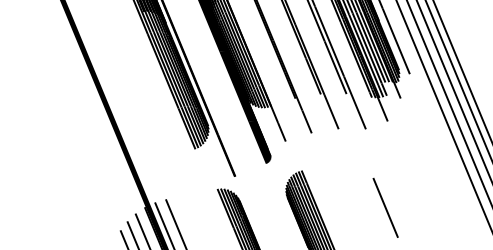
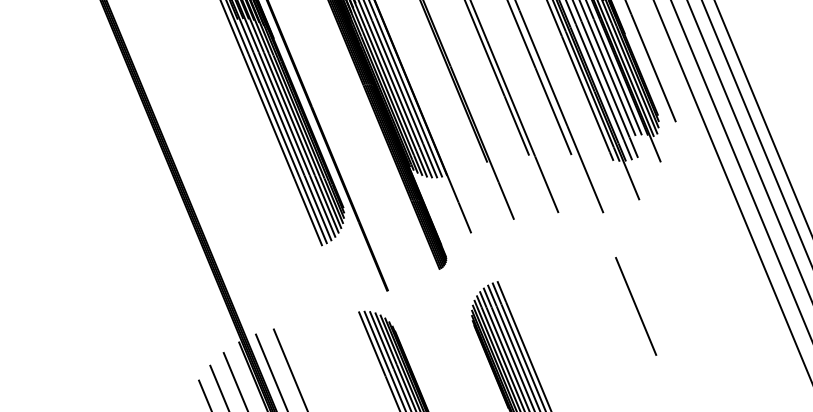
line: (385, 207) -> (635, 305), moved

